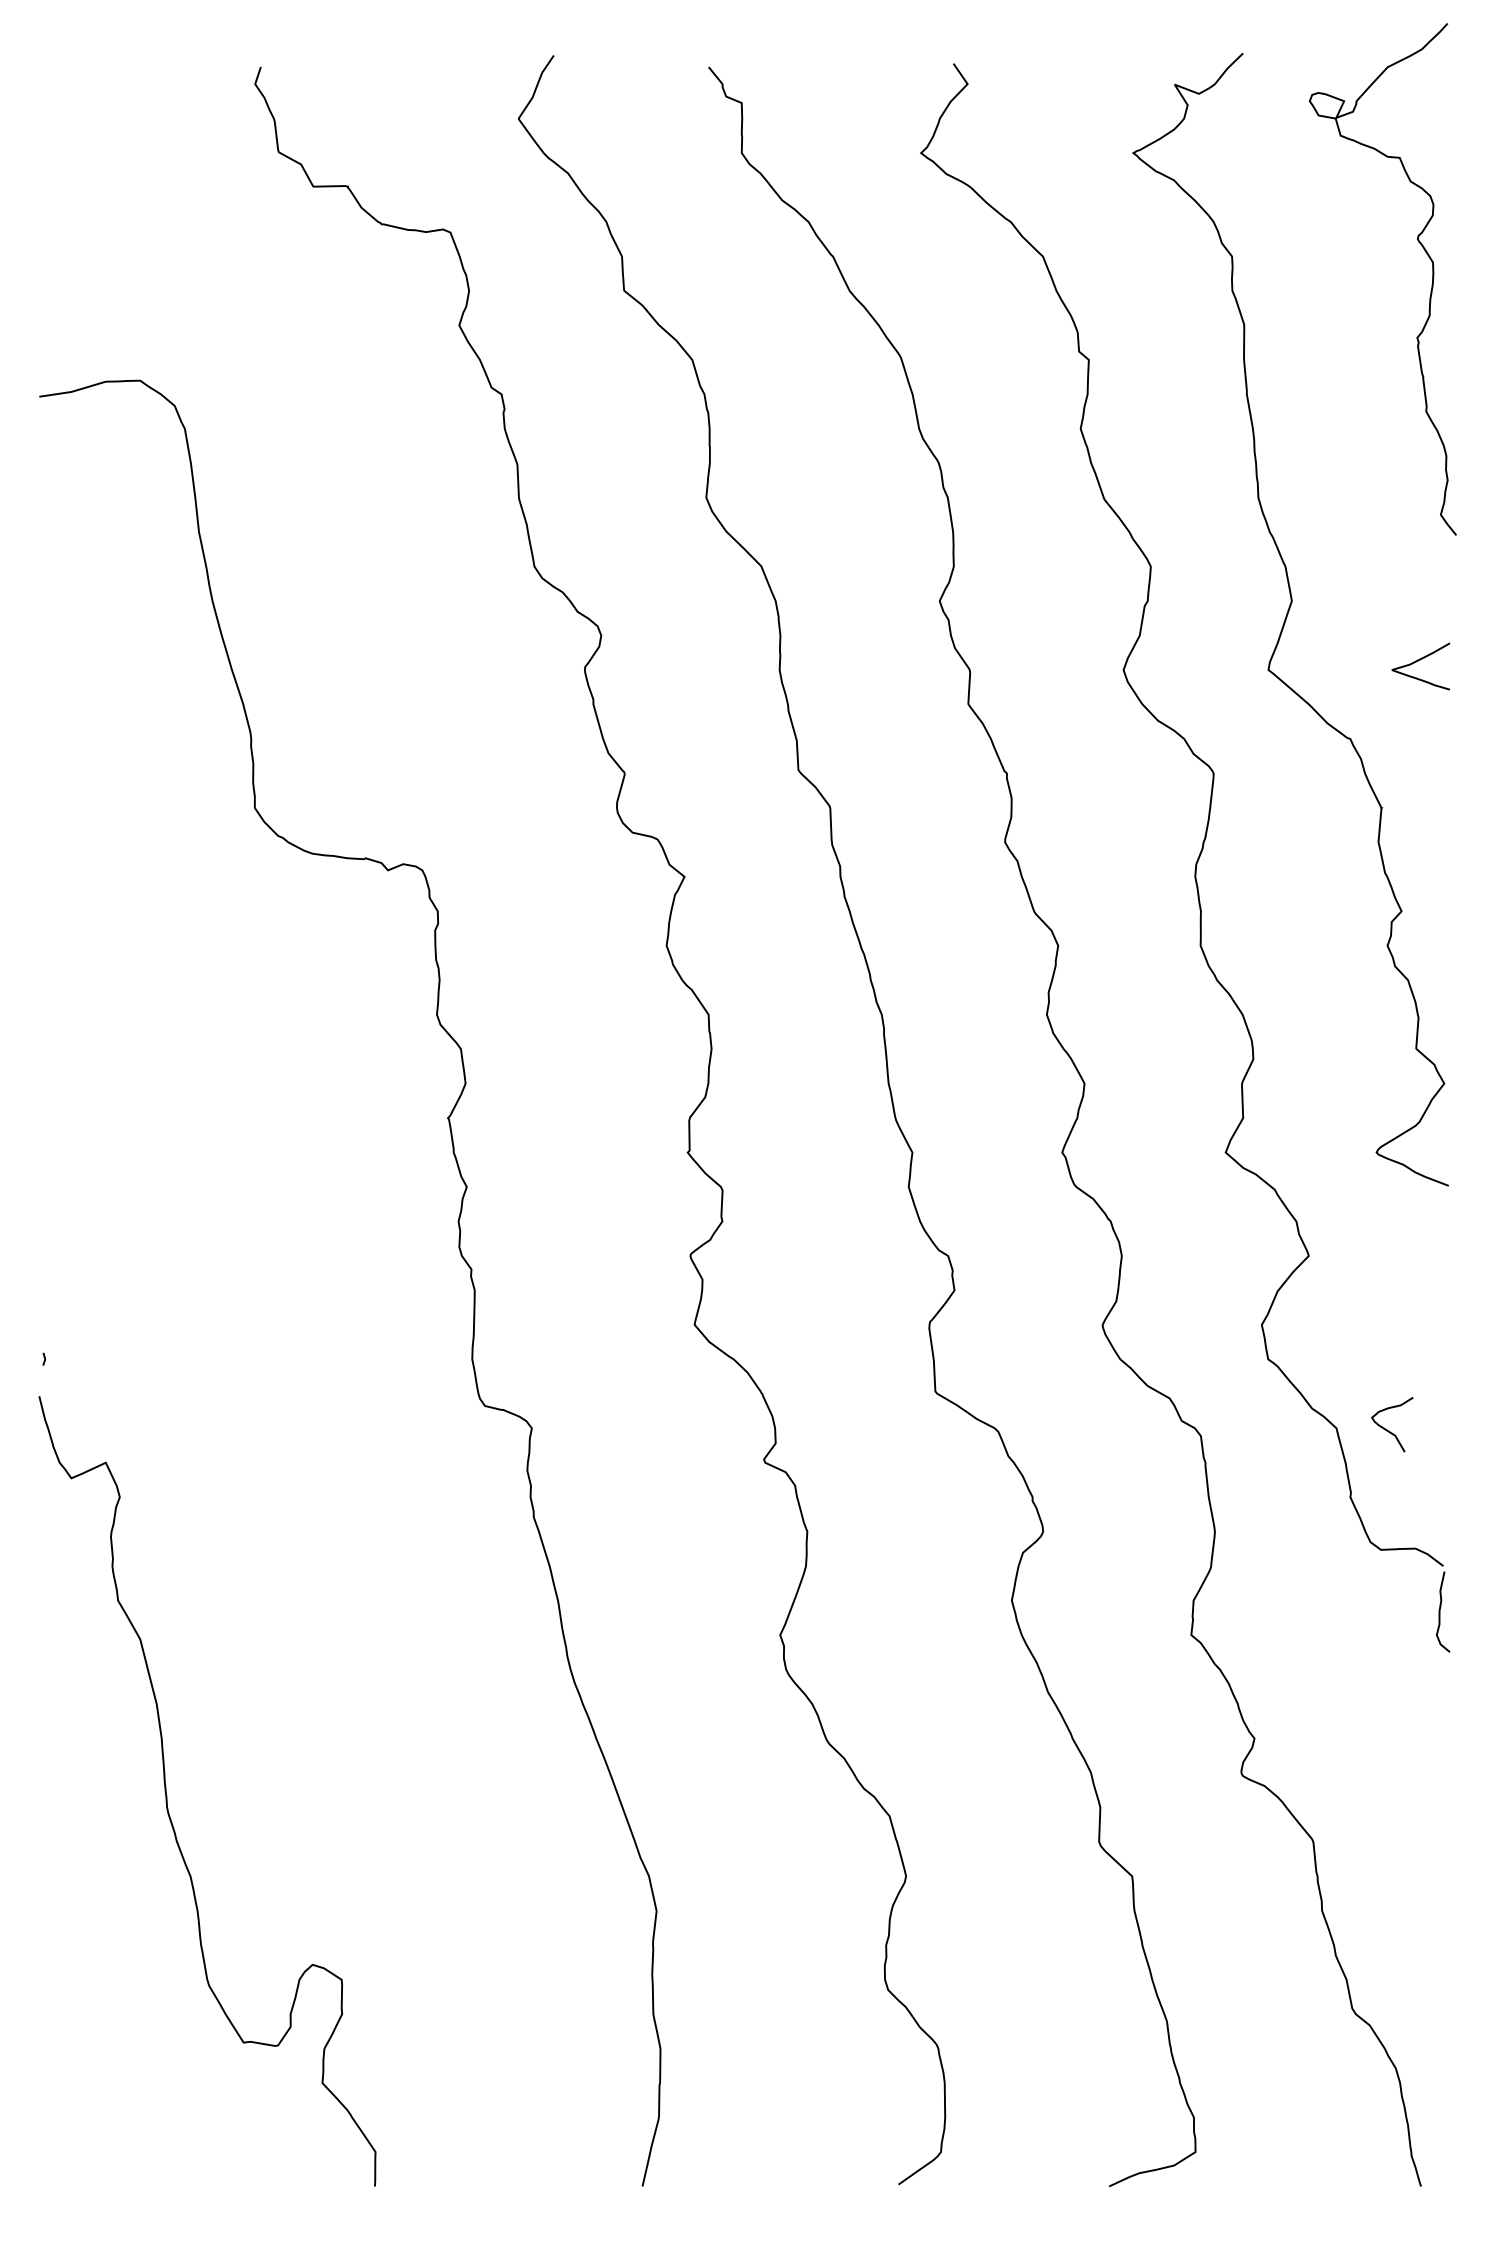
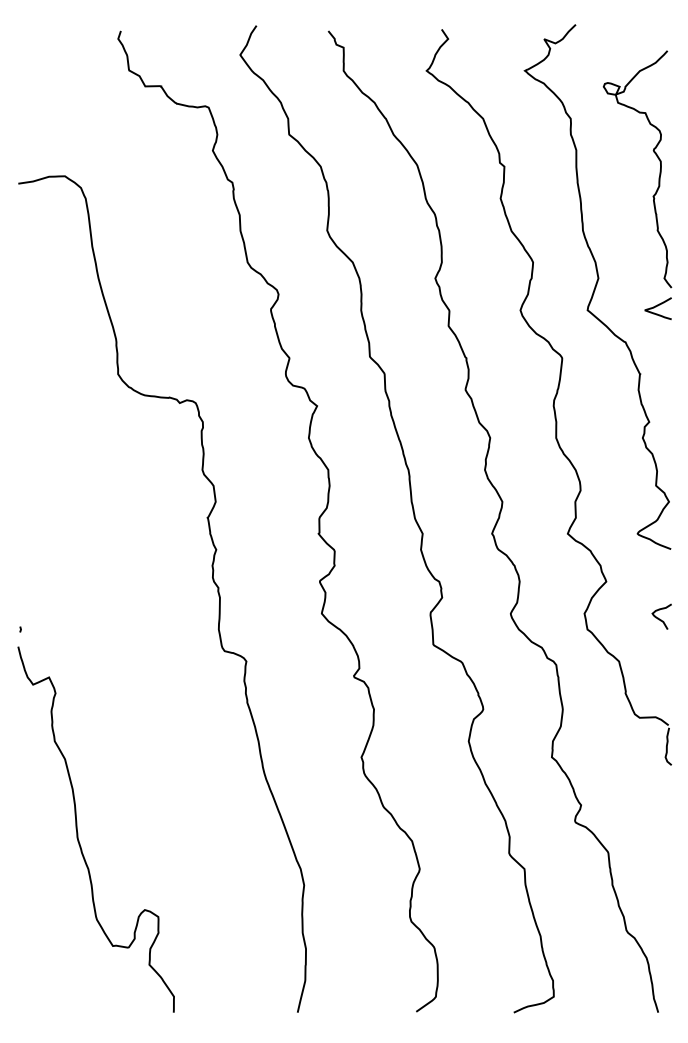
curve: (1430, 281) -> (659, 170), moved
curve: (1386, 1428) -> (659, 618), moved

